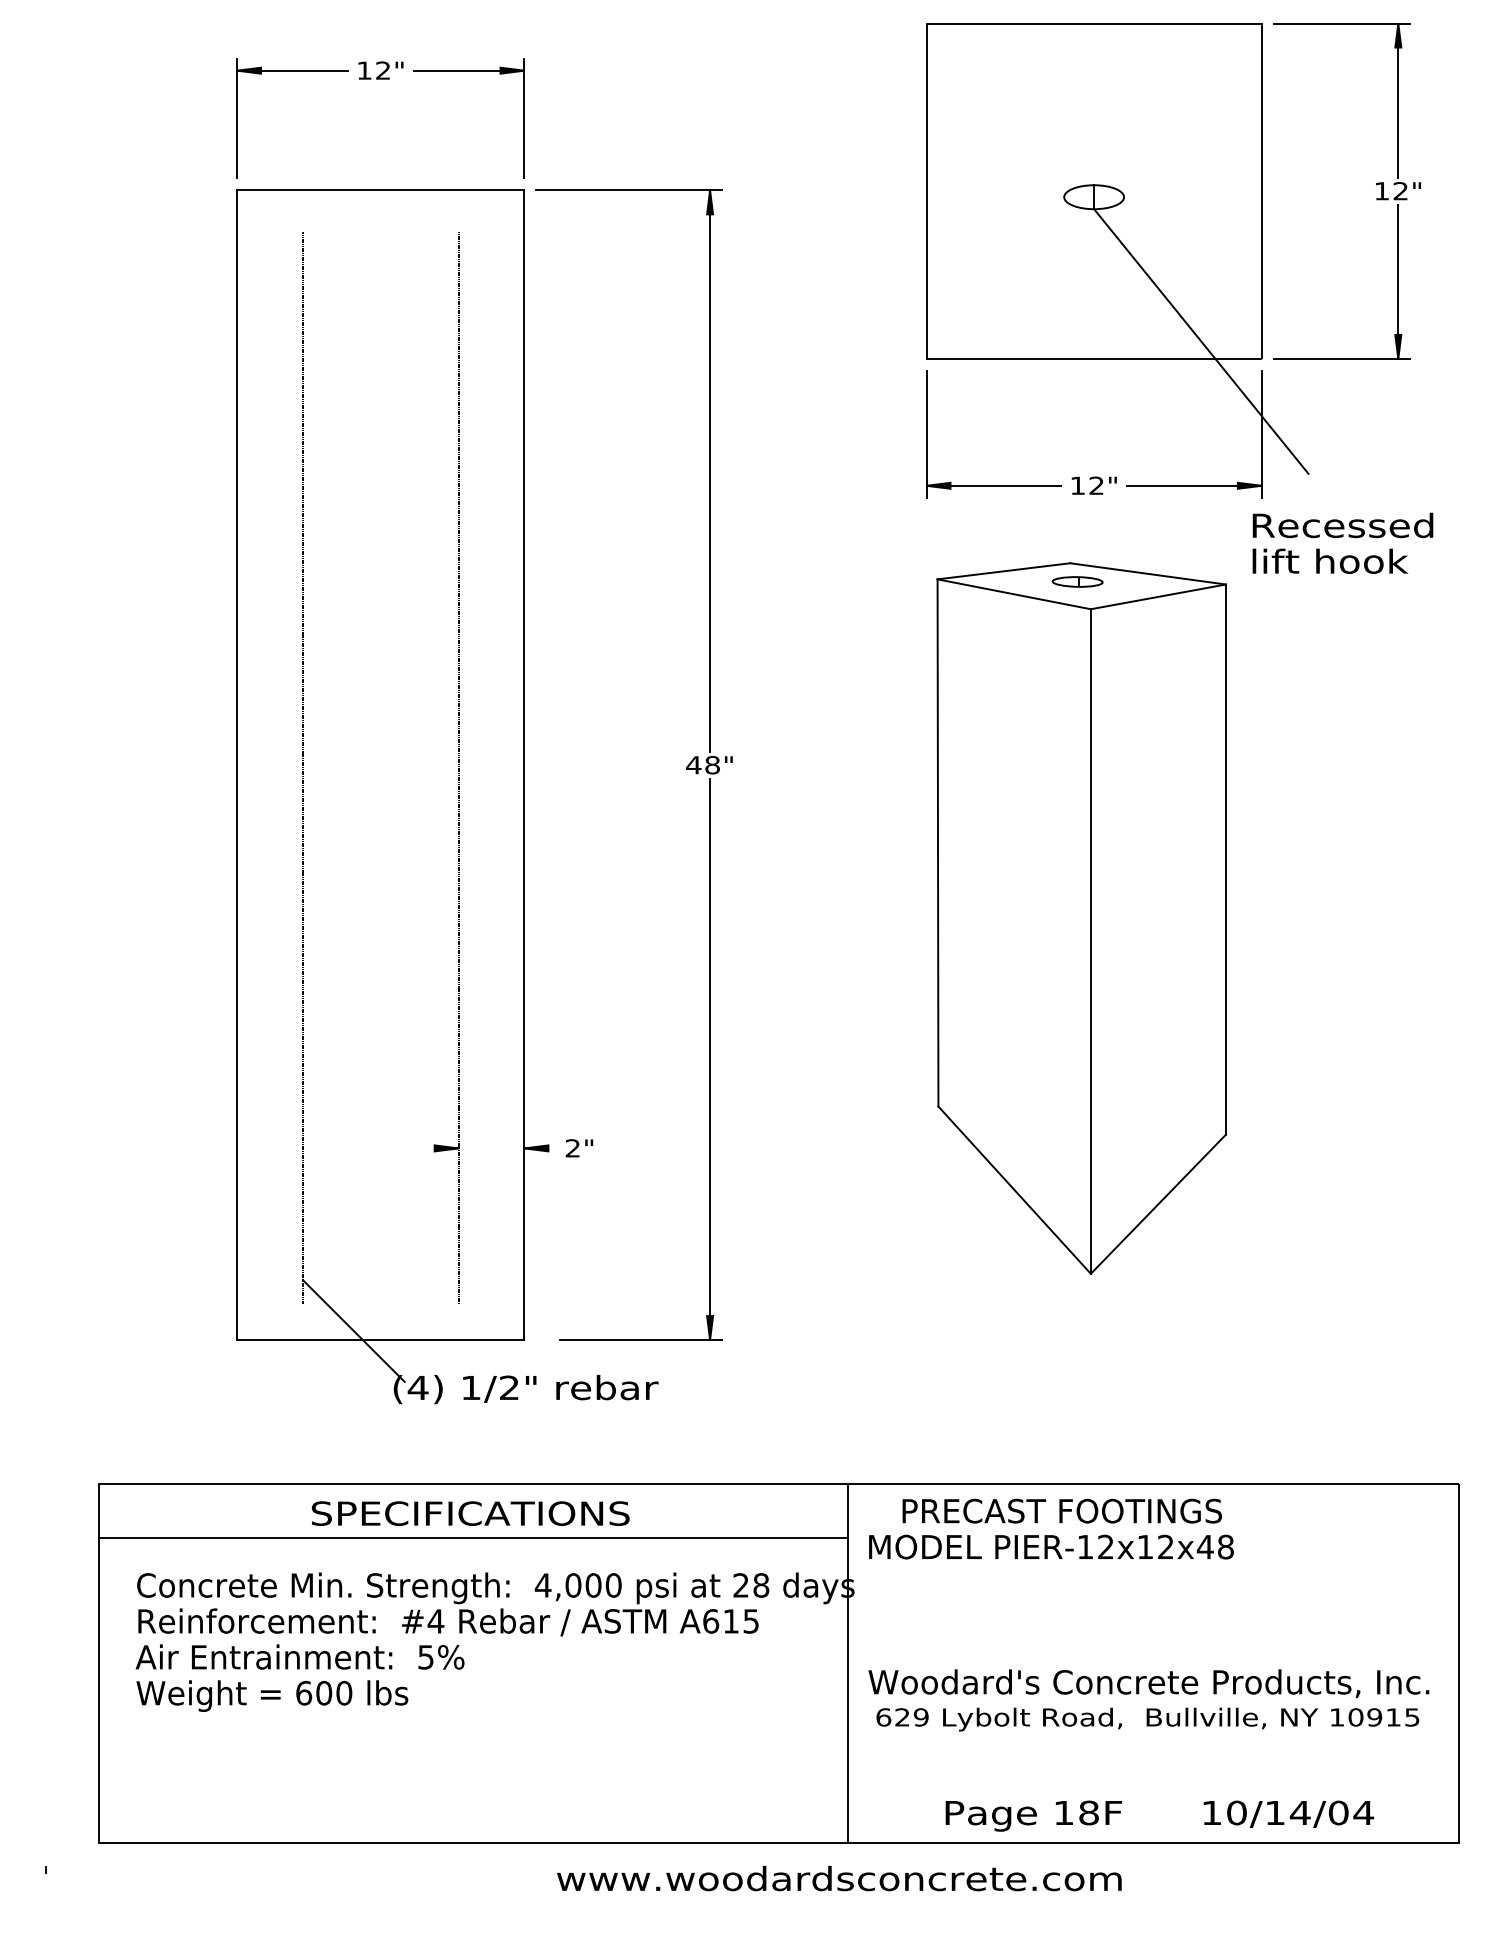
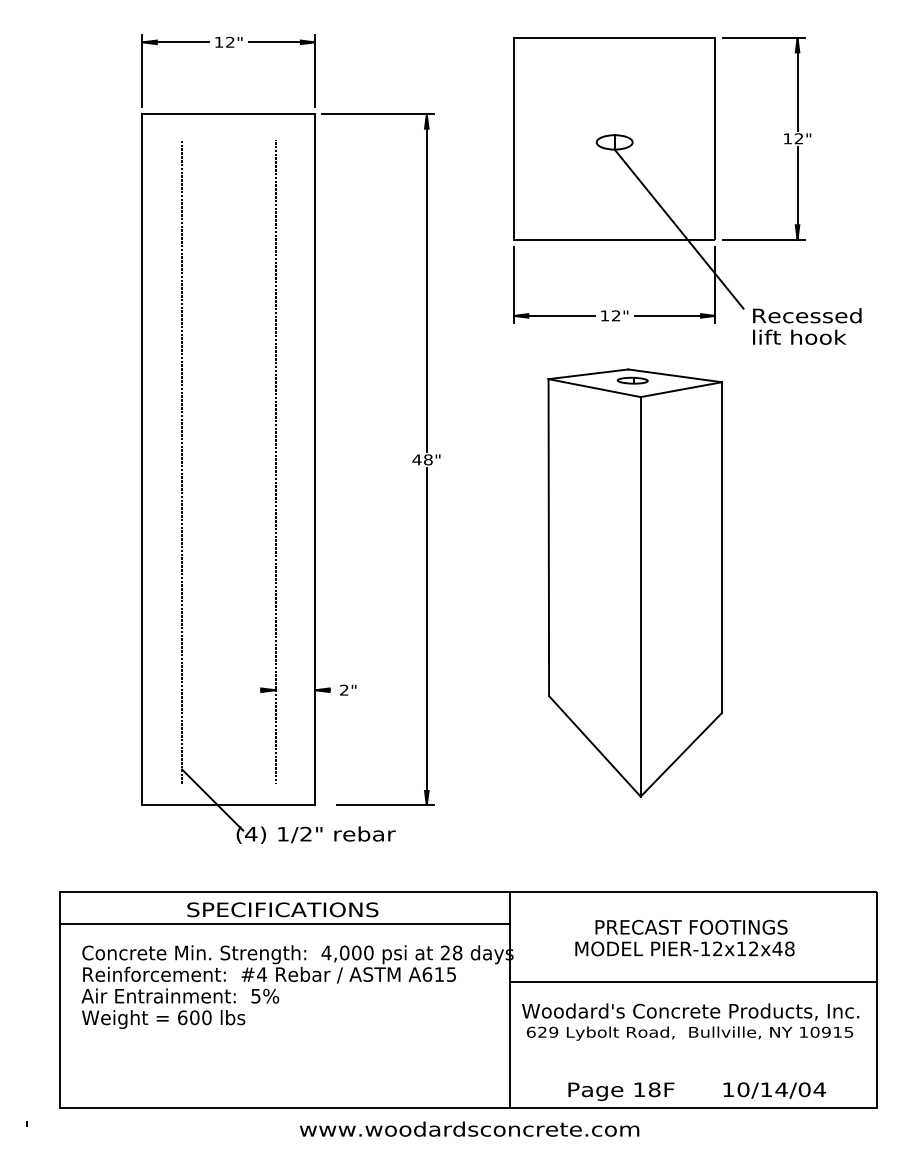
part: (1173, 260) -> (662, 180), moved
part: (1080, 917) -> (634, 582), moved
text: (1050, 1529) -> (684, 938), moved
line: (1152, 1632) -> (692, 981), added
text: (839, 1877) -> (469, 1128), moved

